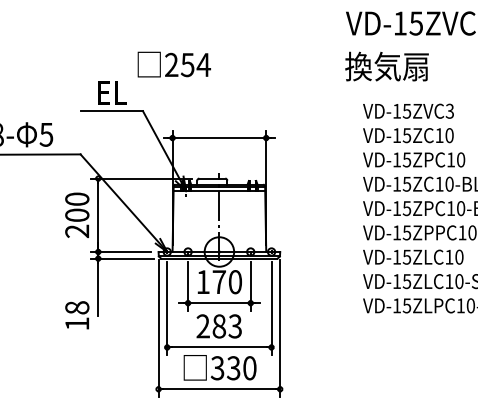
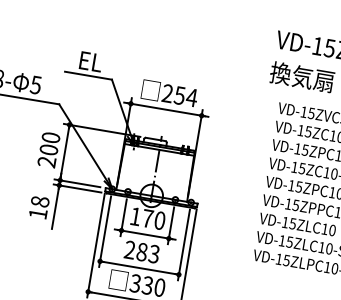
text: (173, 64) -> (169, 93), moved
text: (77, 315) -> (39, 207), moved

